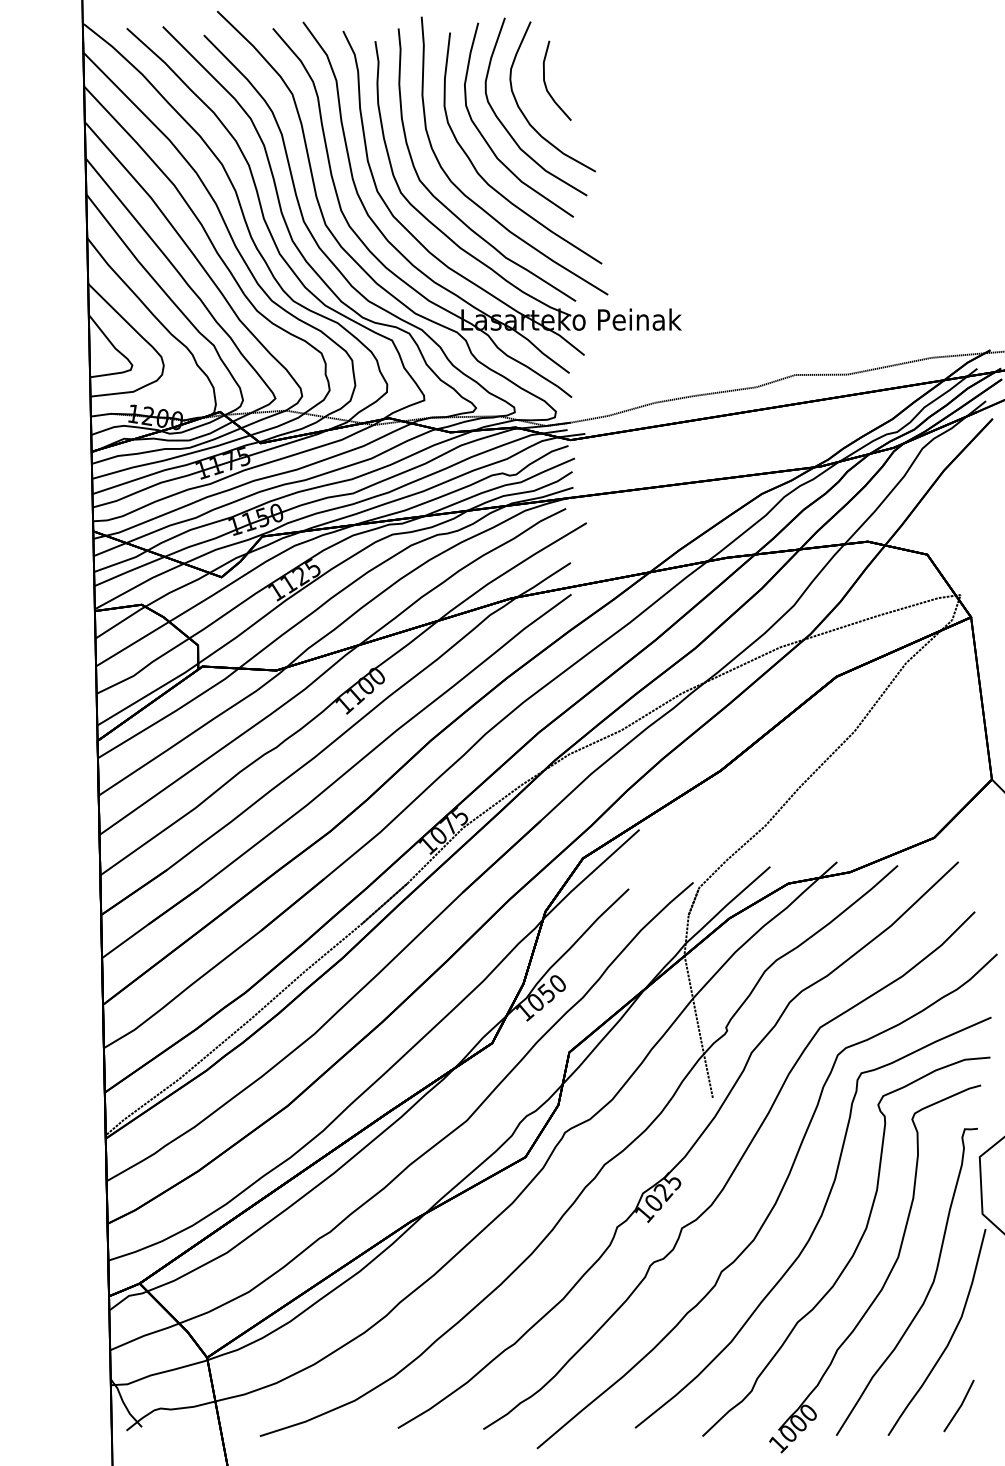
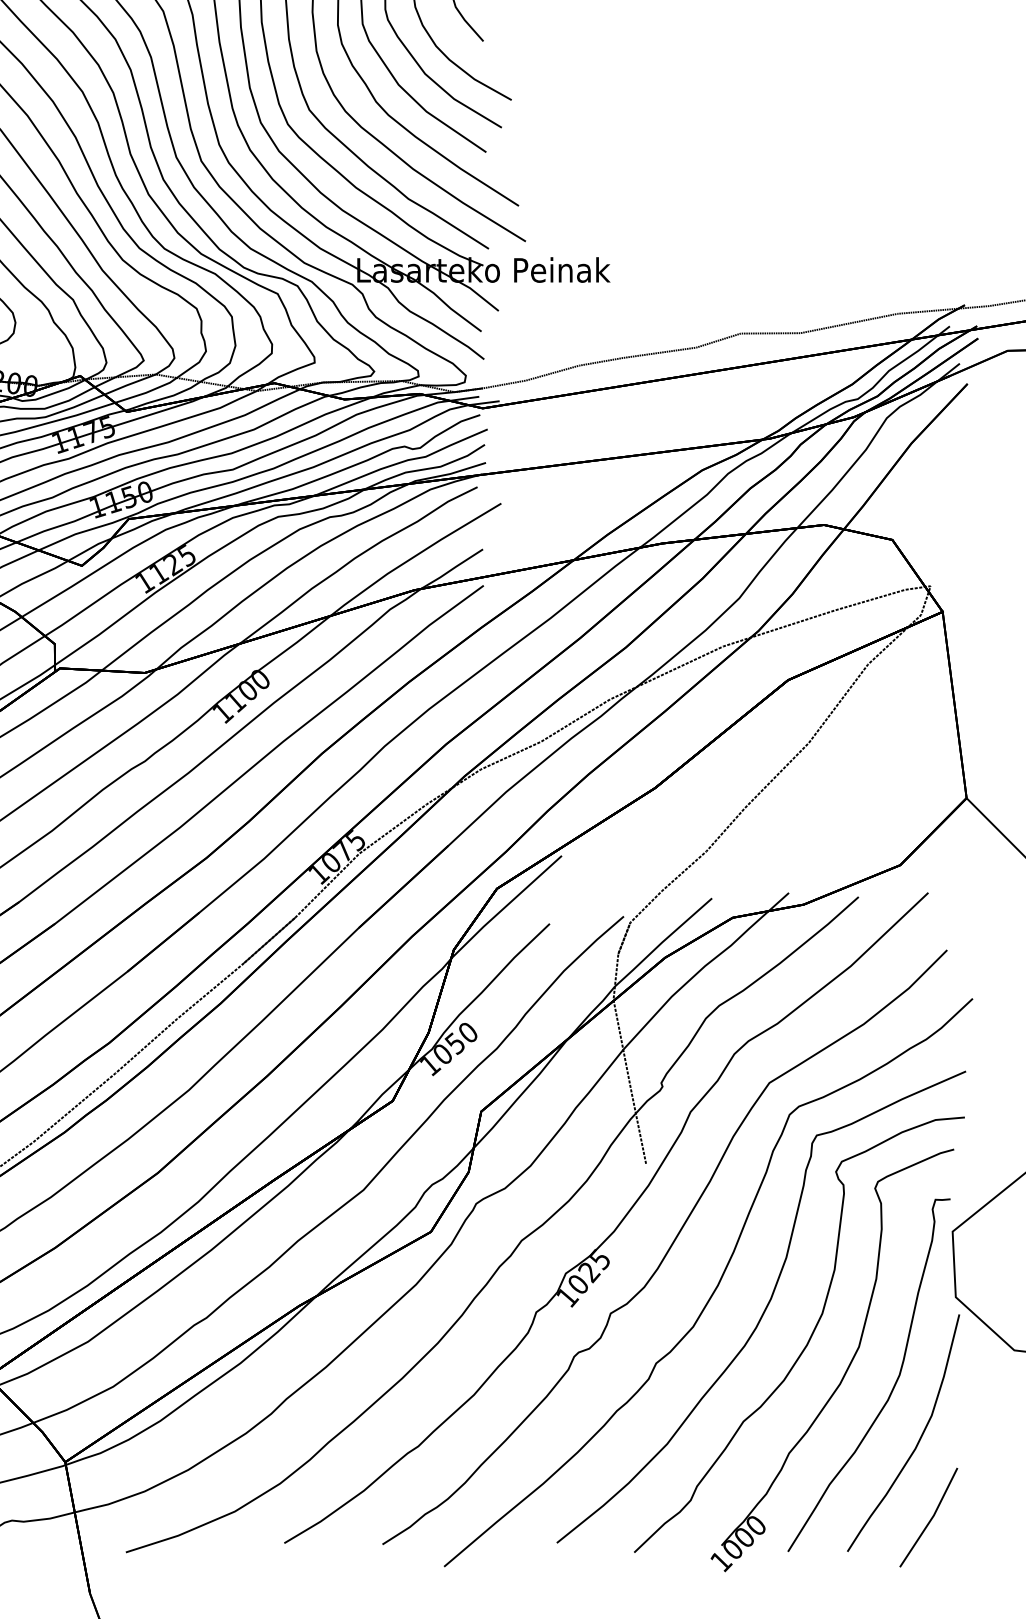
part: (958, 1405) -> (928, 1517), size x1.67

